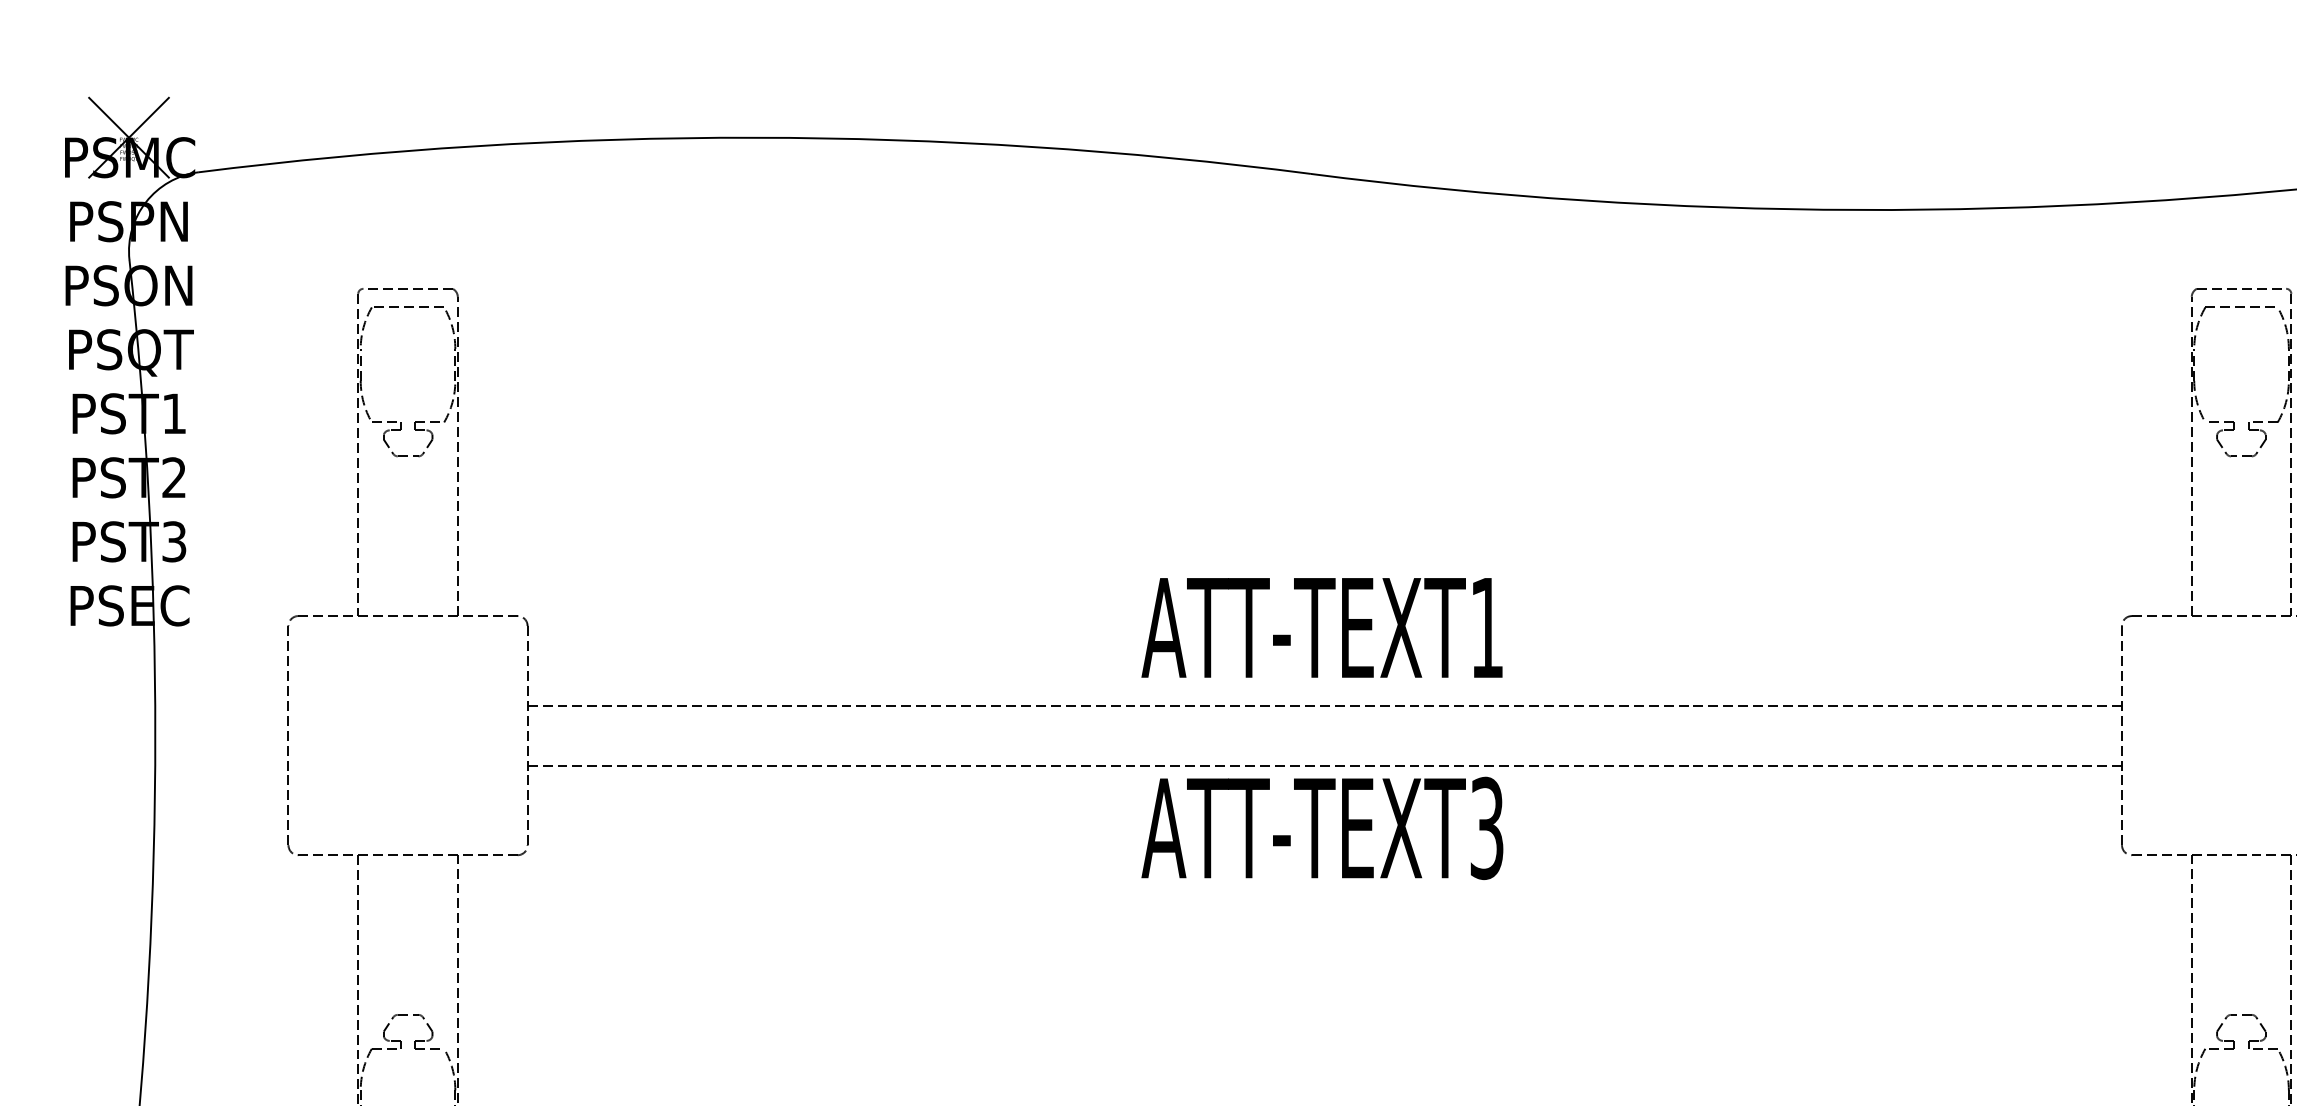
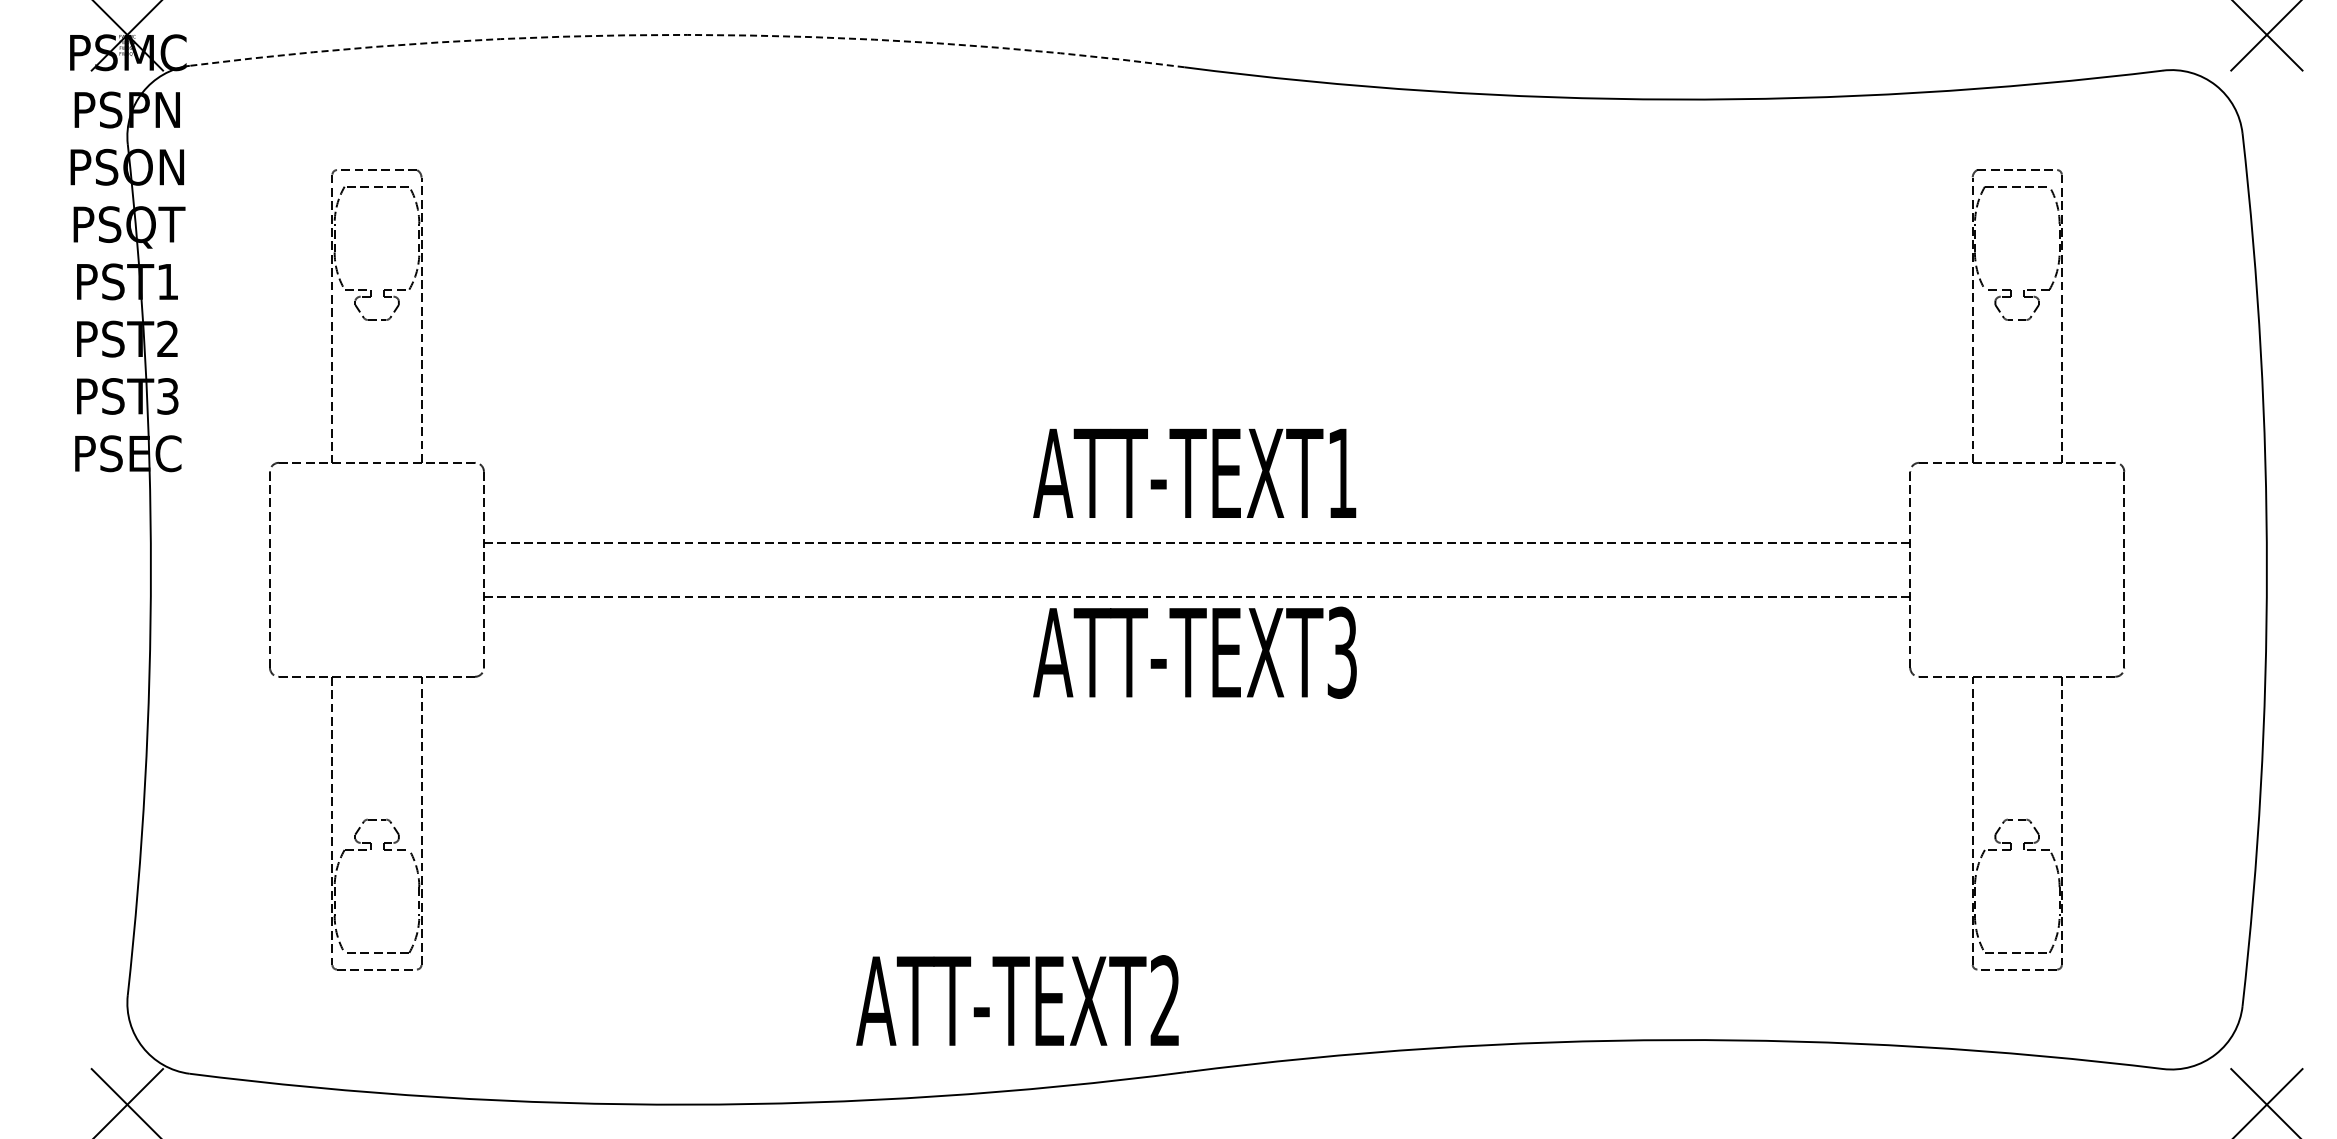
arc: (755, 137) -> (687, 34), solid -> dashed

